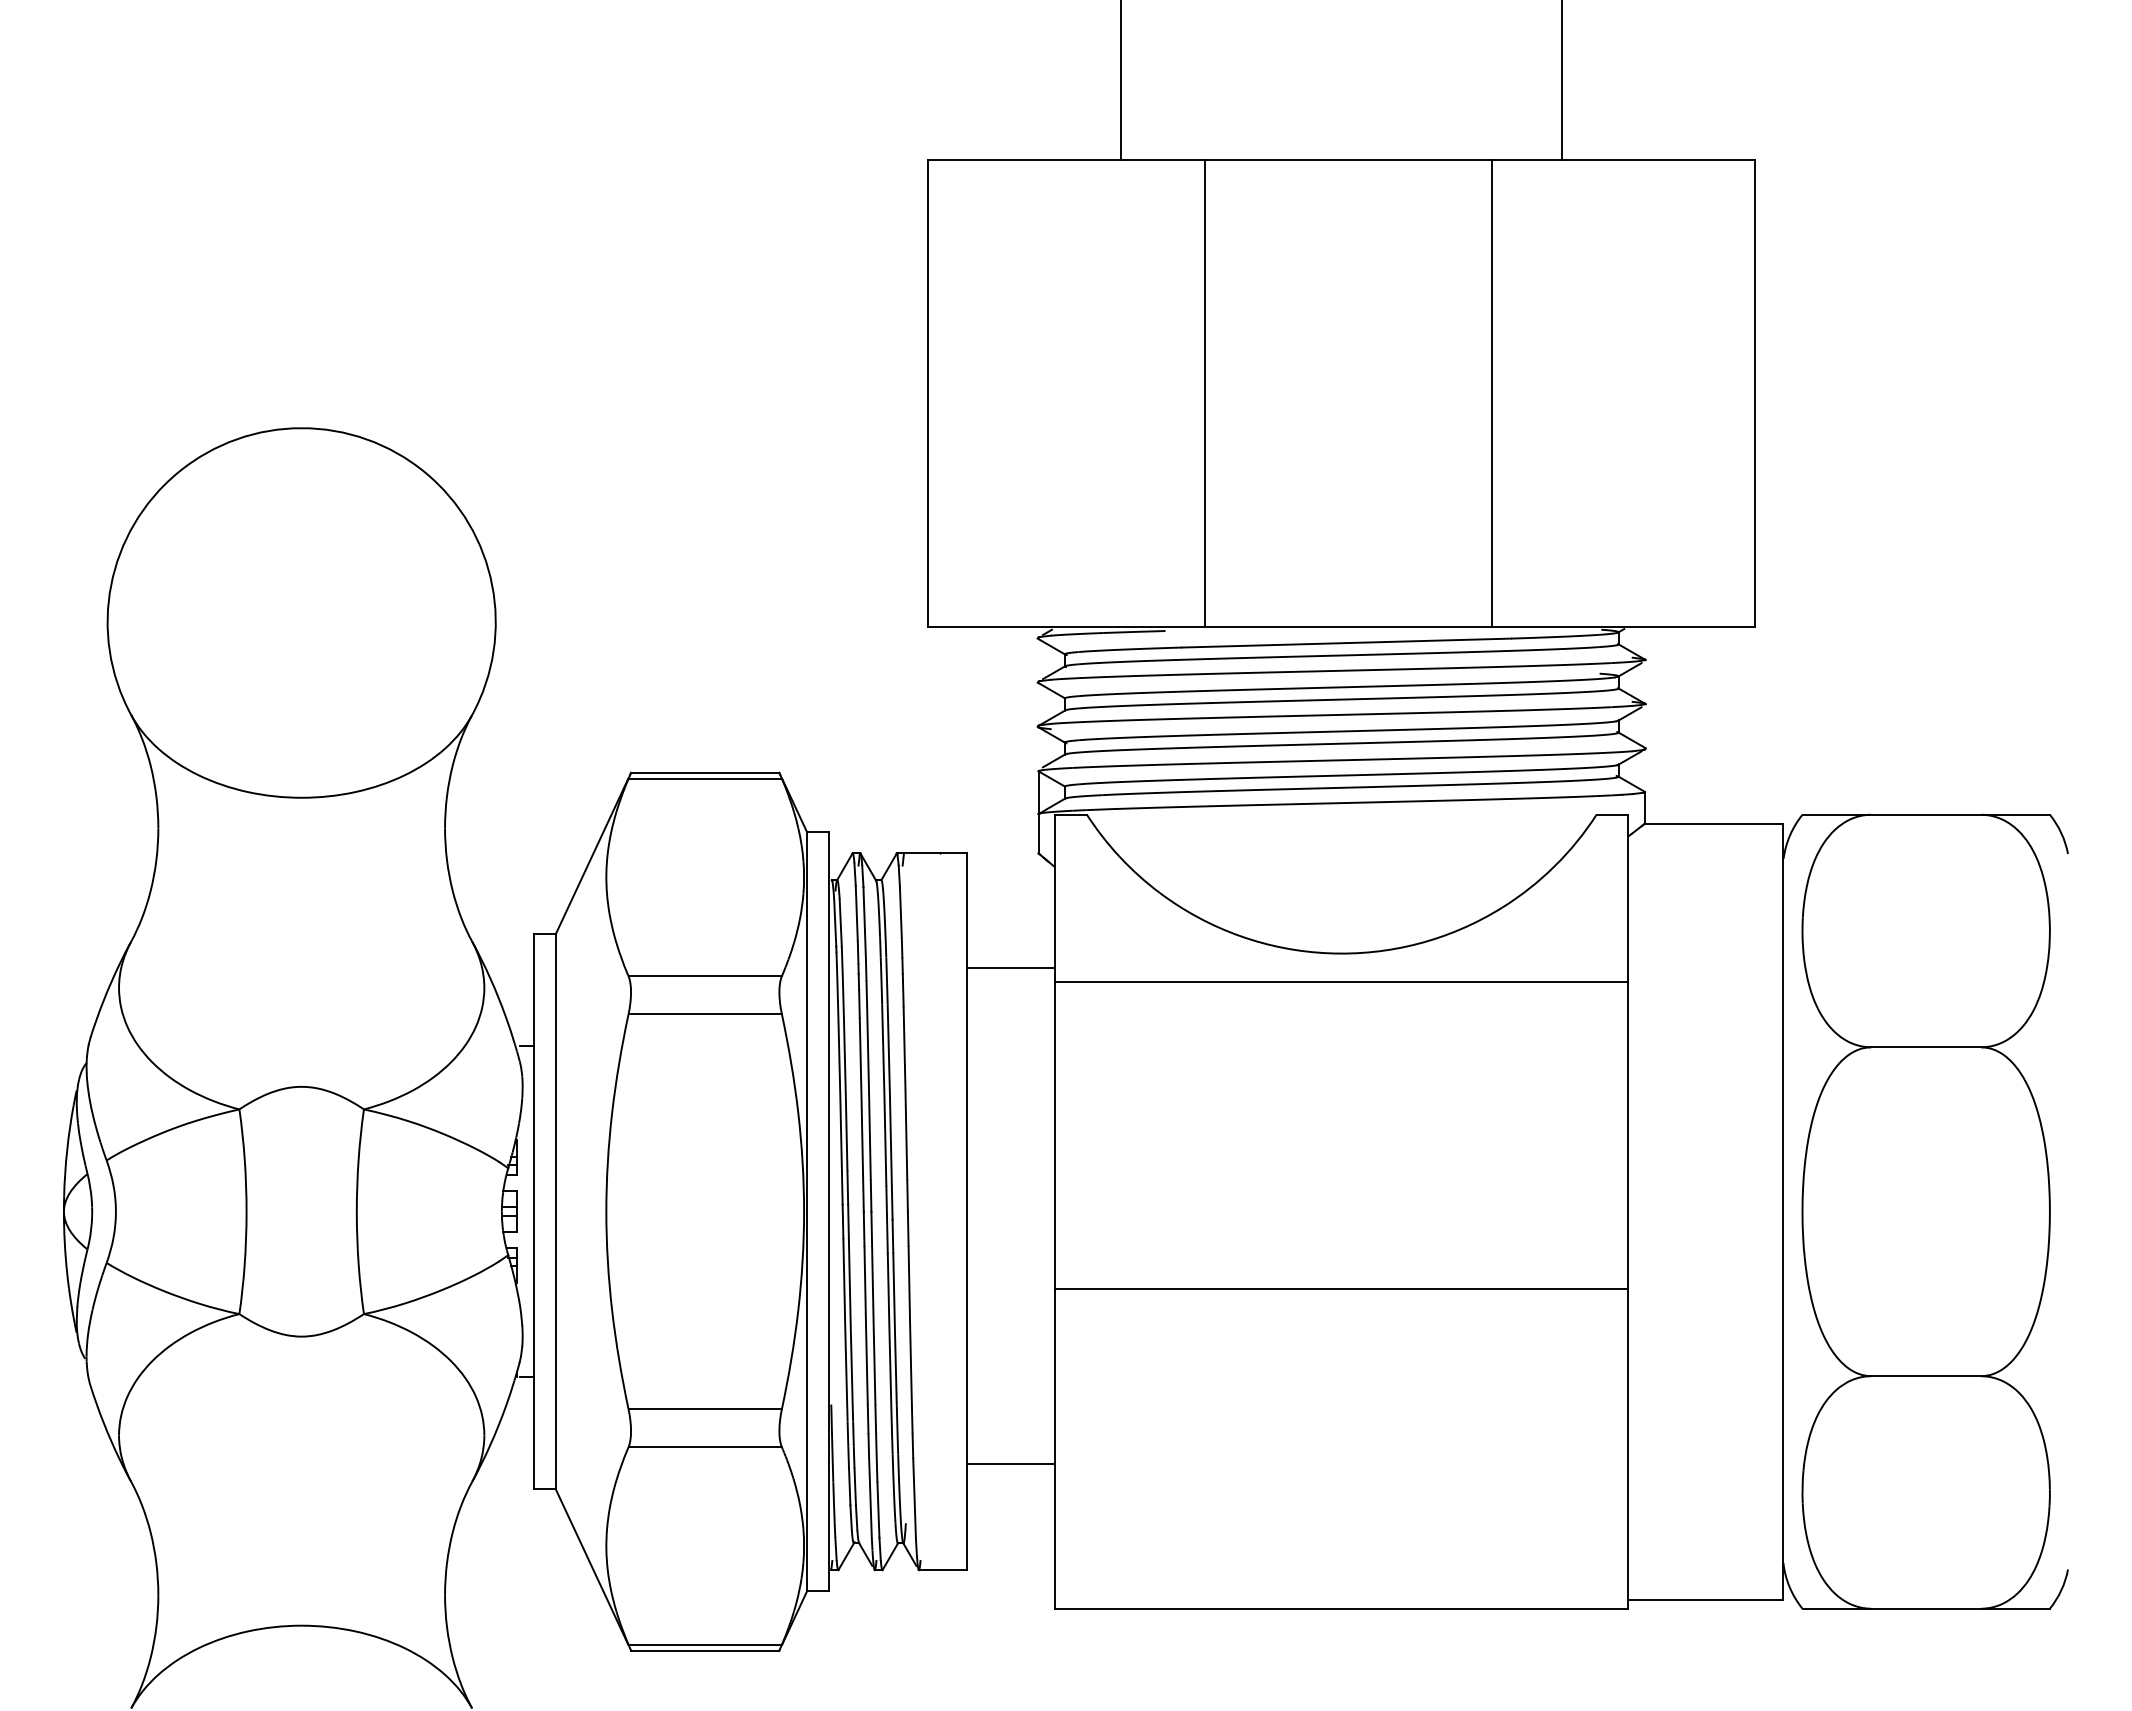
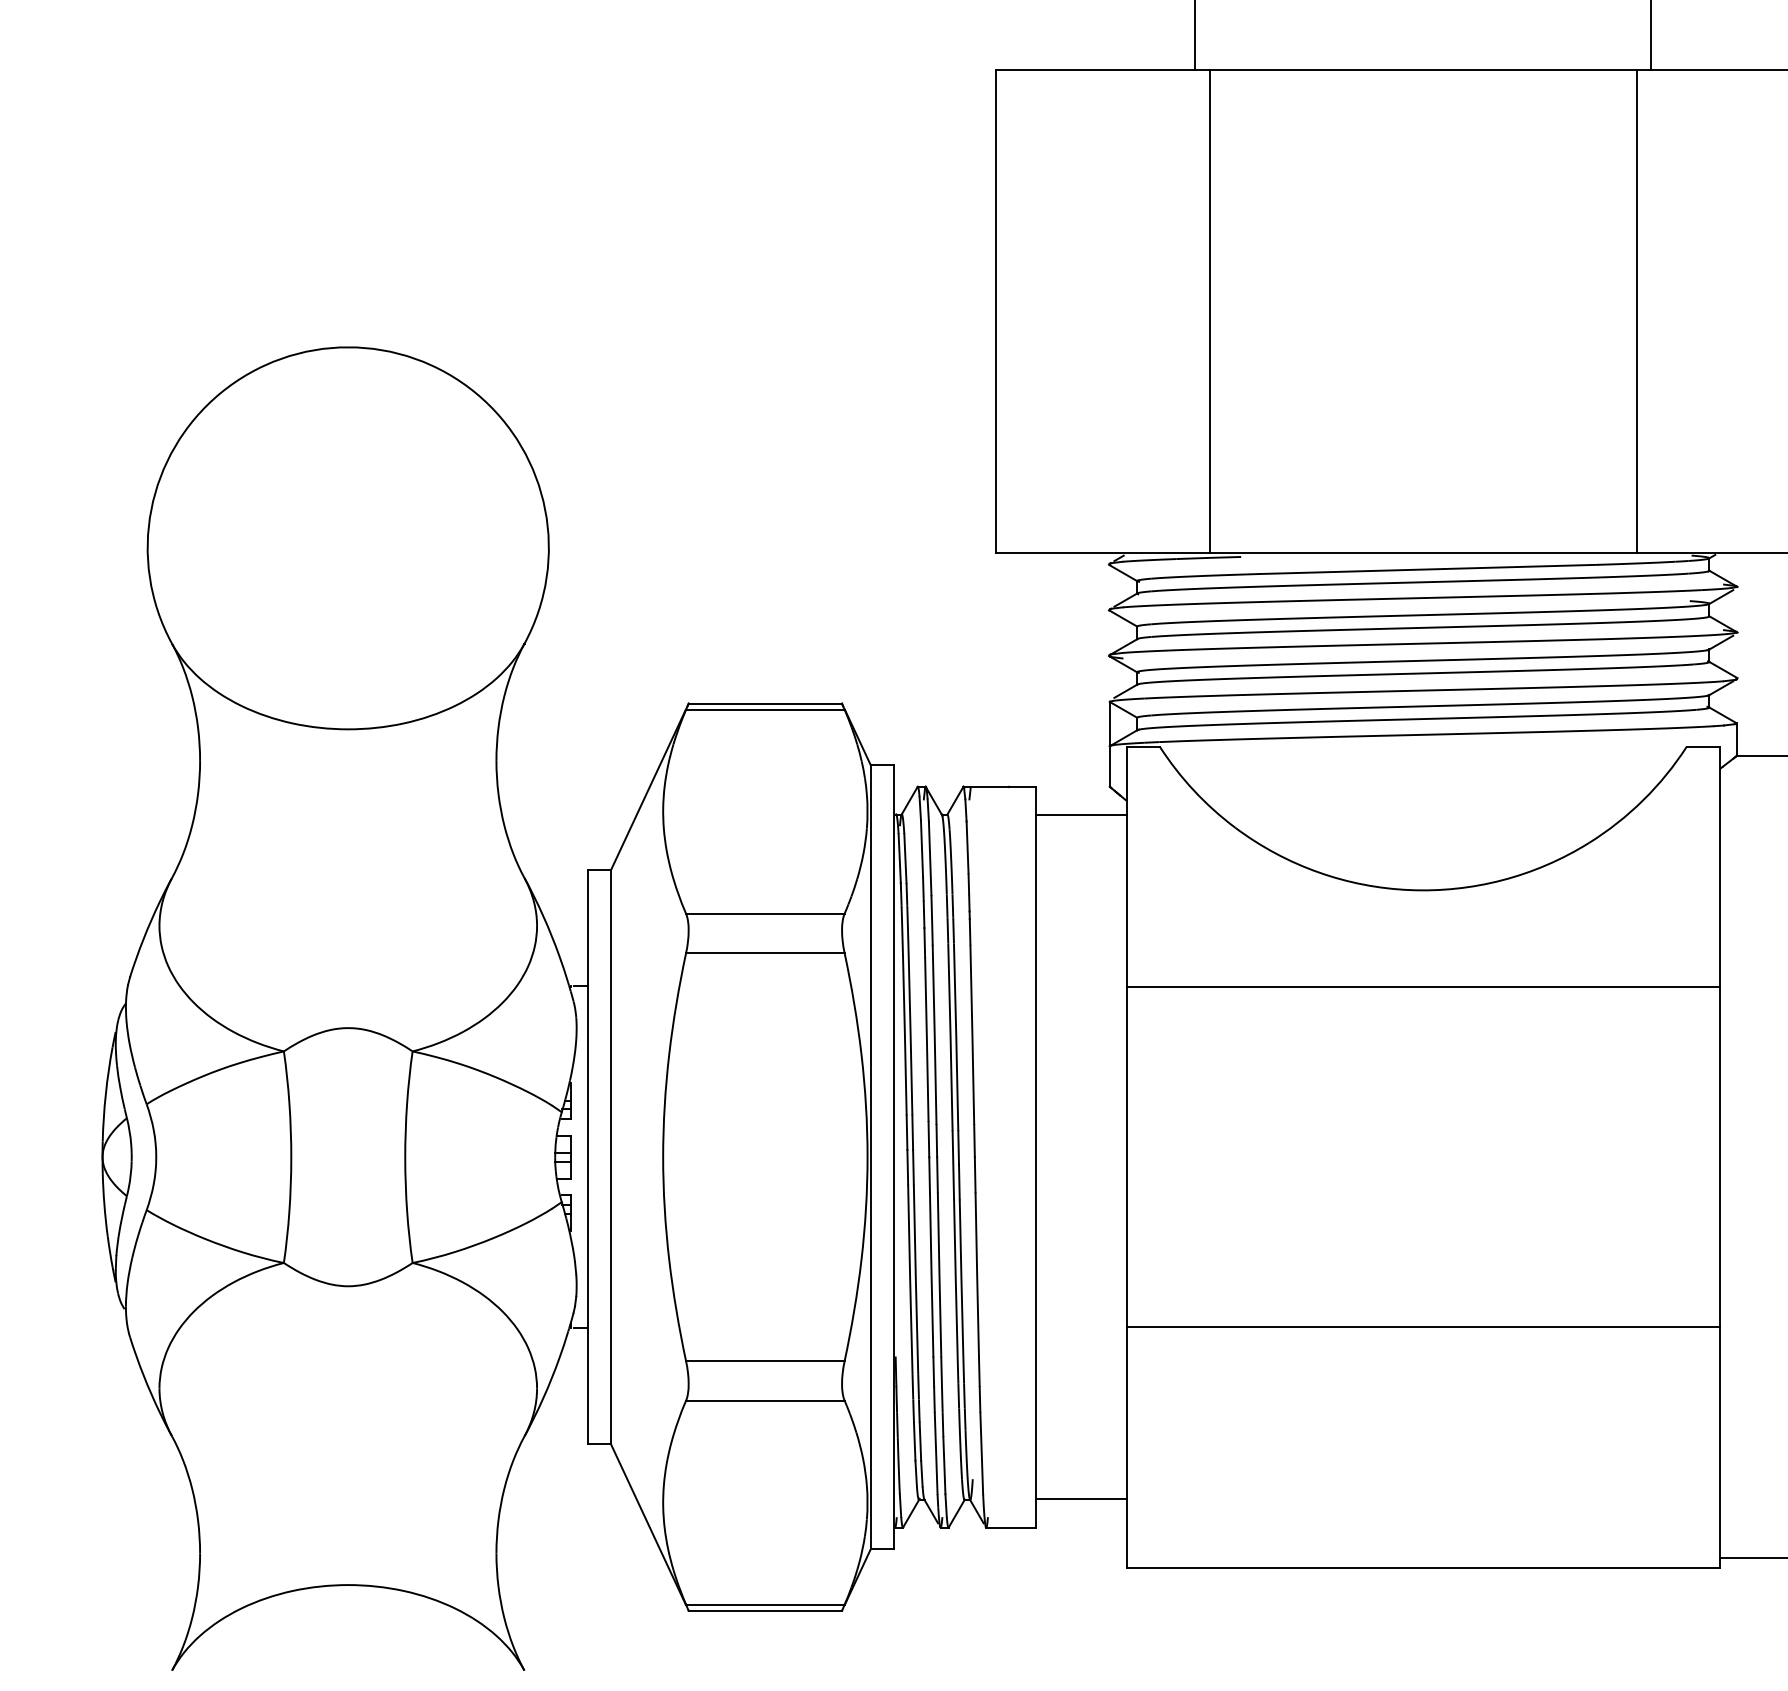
line: (1204, 393) -> (1209, 311), moved
line: (1491, 393) -> (1636, 311), moved
line: (1010, 967) -> (1080, 814), moved
line: (1341, 982) -> (1423, 987), moved
line: (1341, 1289) -> (1423, 1327), moved
line: (1010, 1463) -> (1080, 1499), moved

